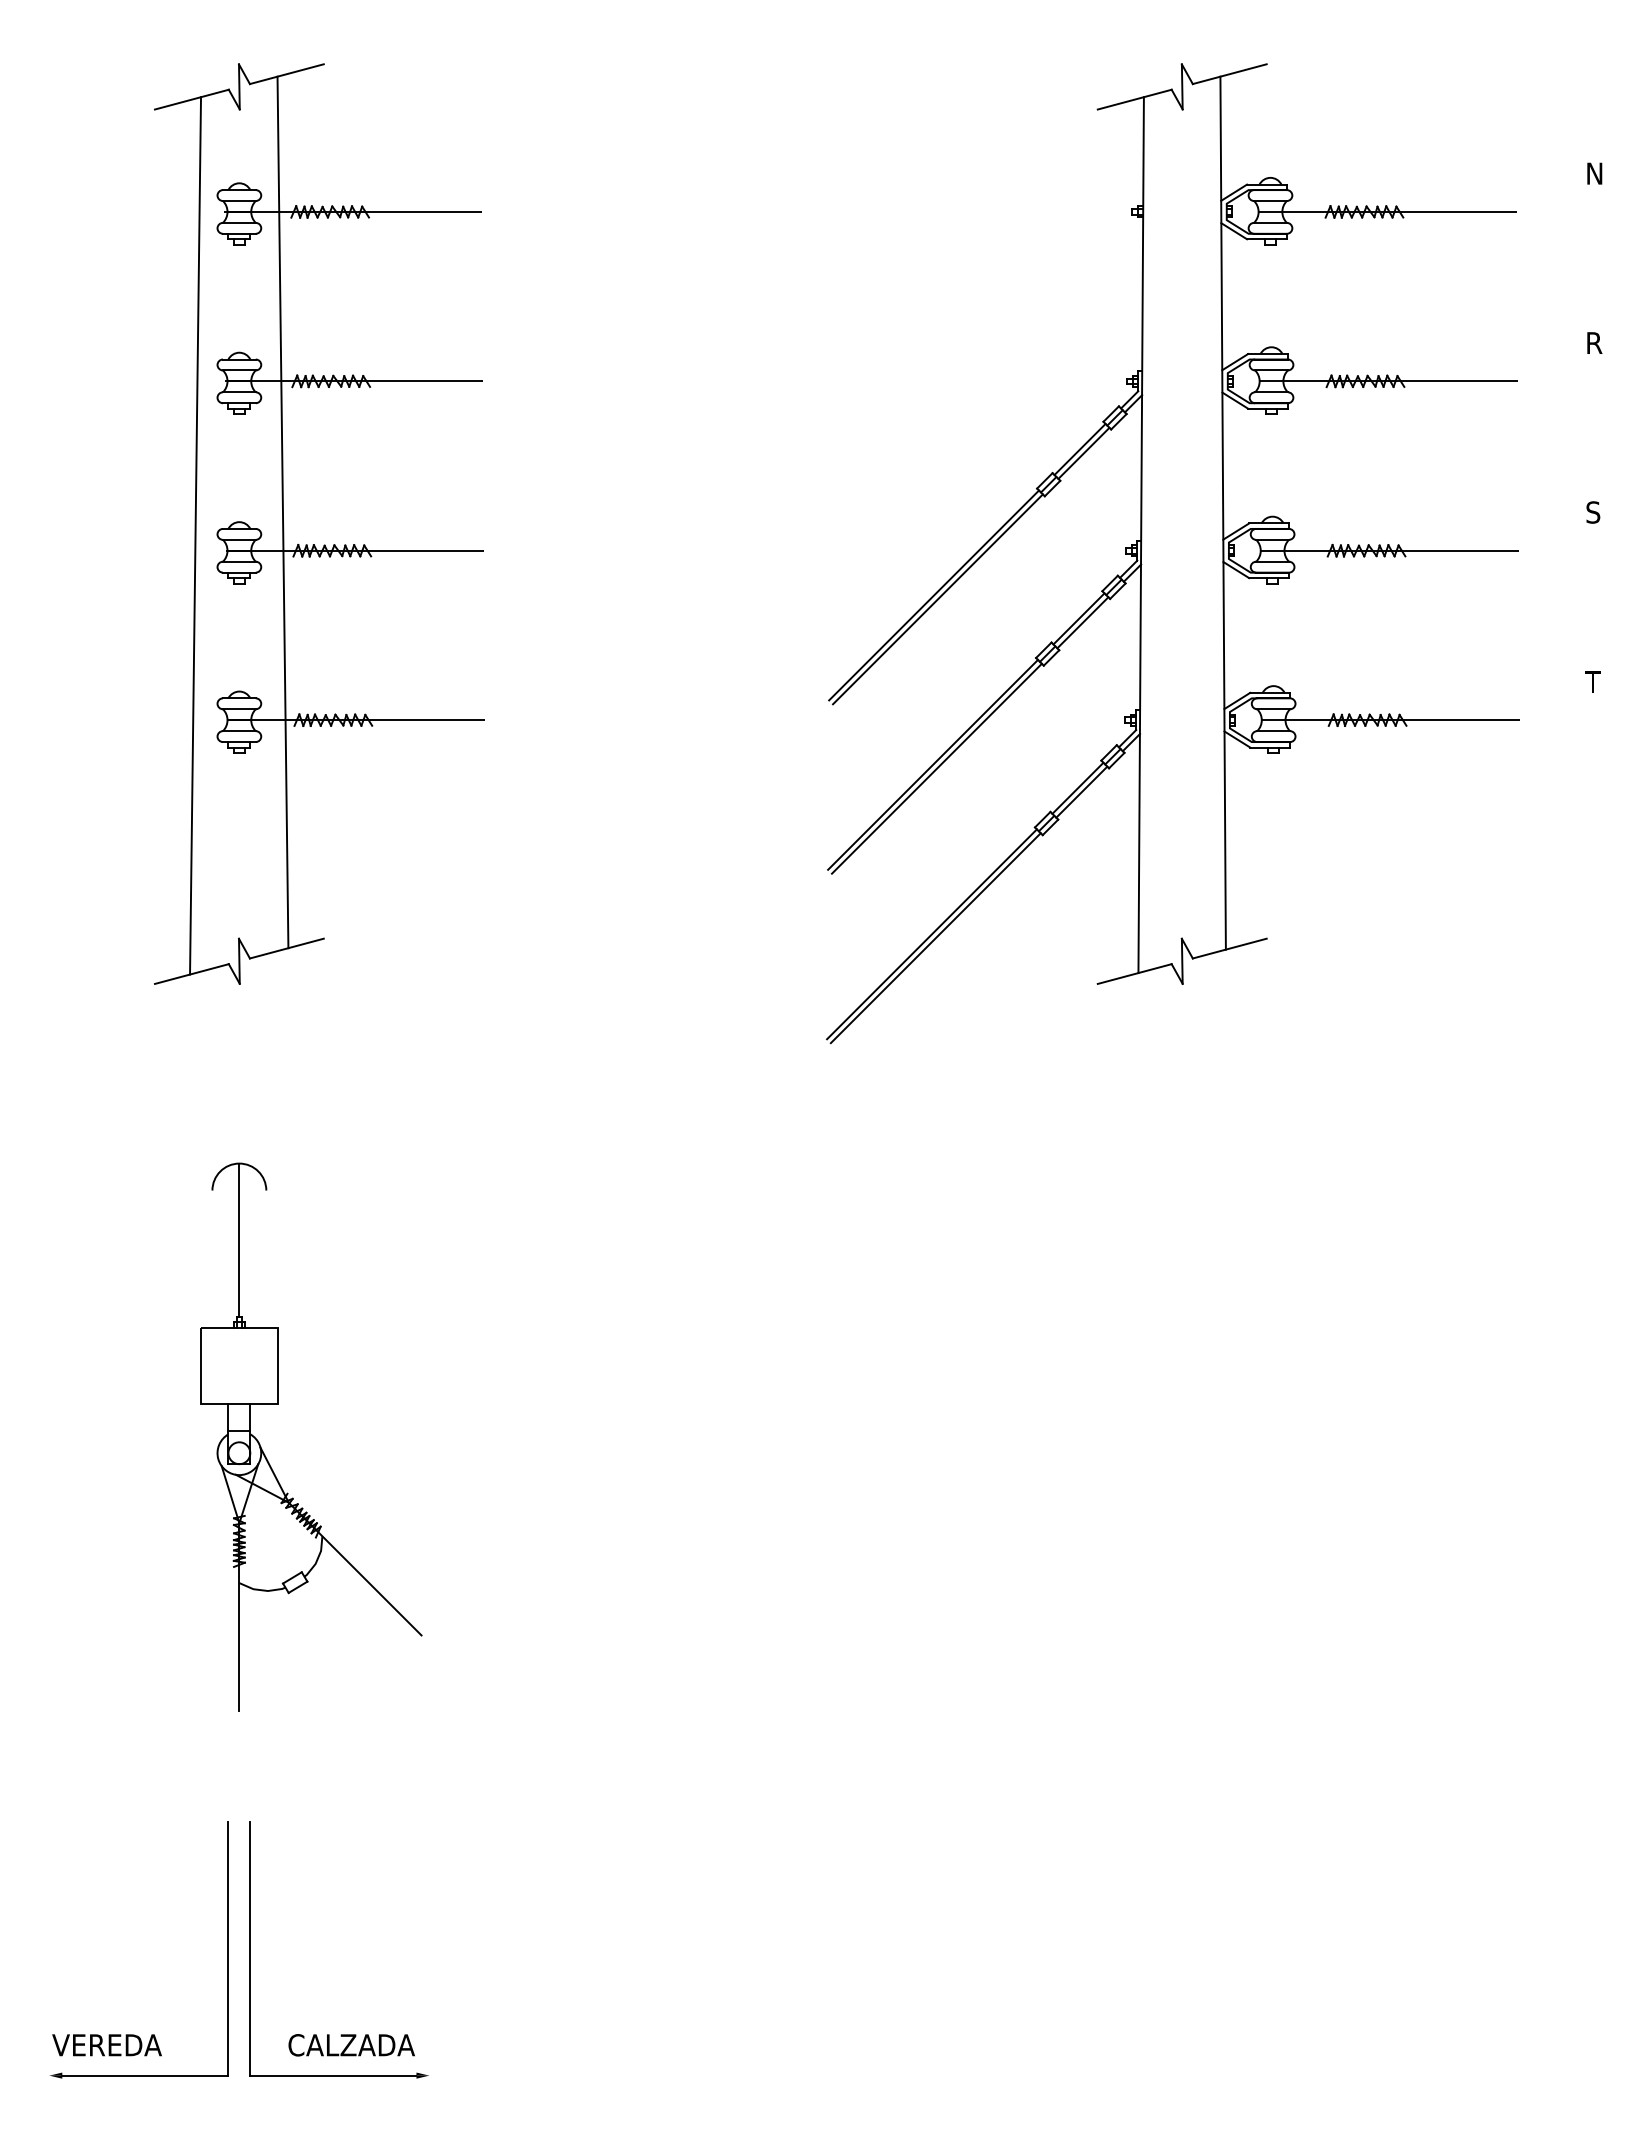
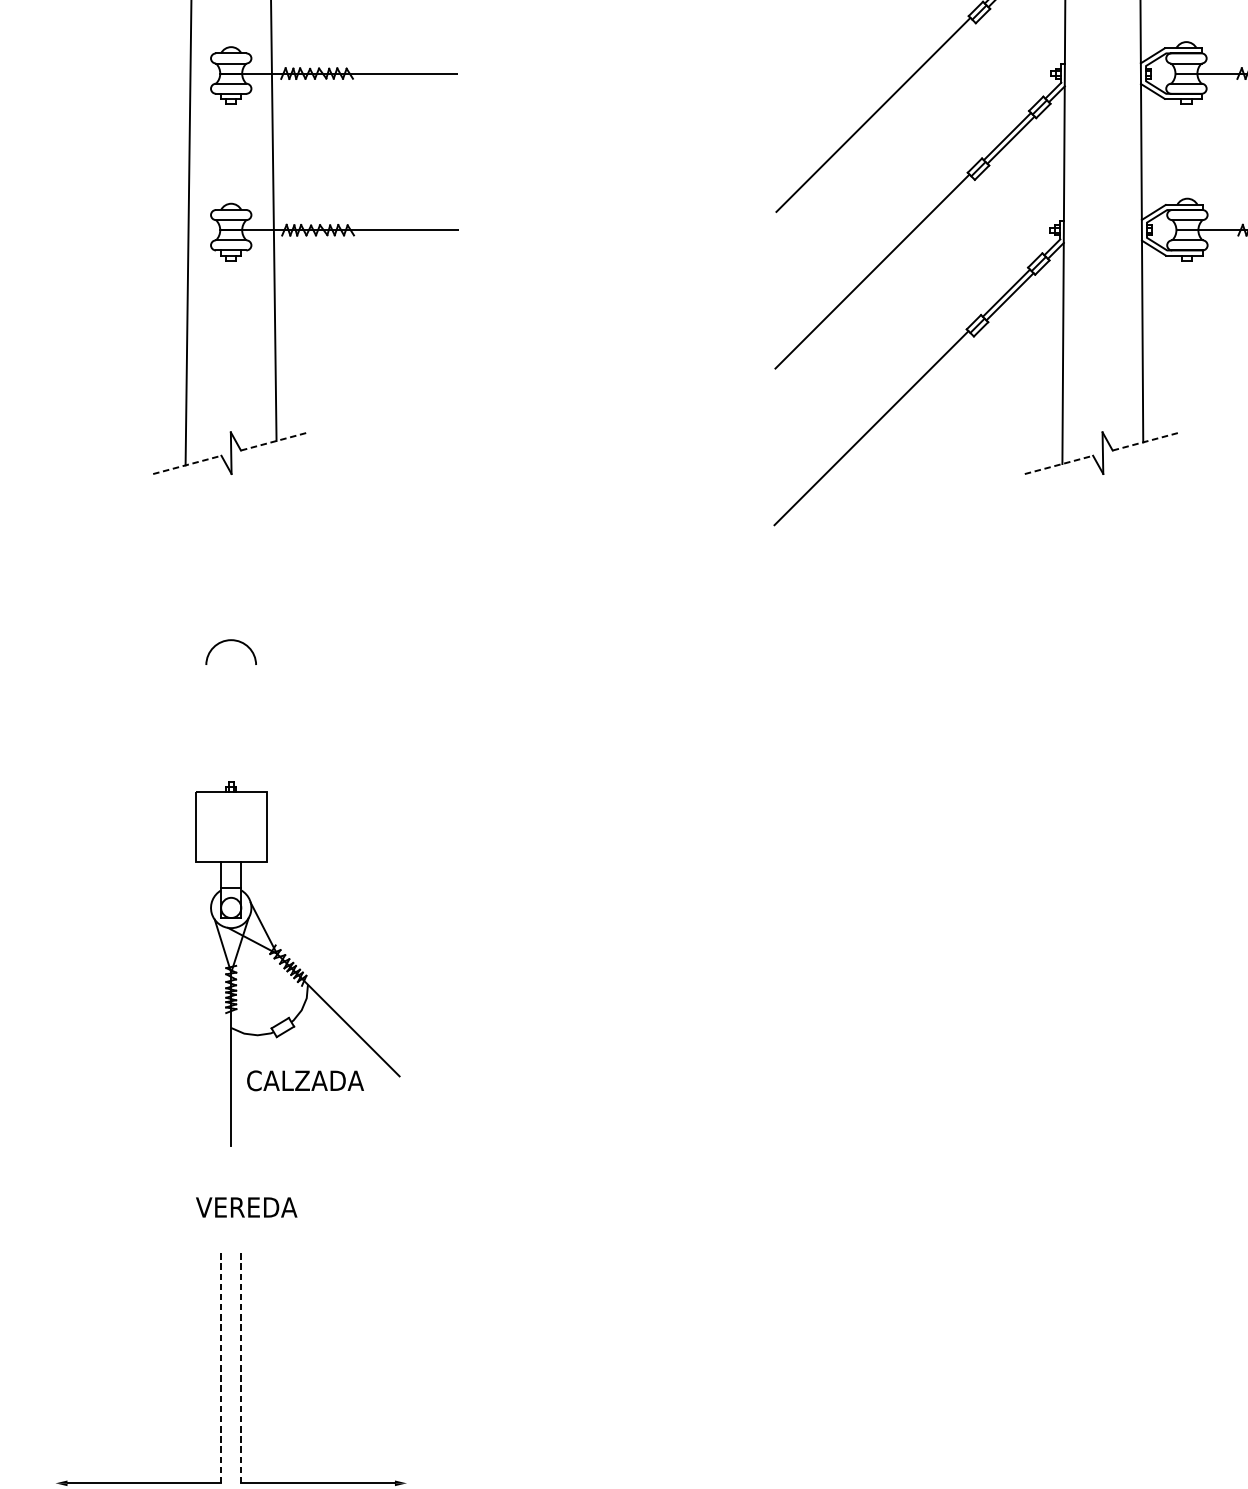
line: (937, 599) -> (876, 118), removed
line: (936, 768) -> (875, 274), removed
line: (935, 938) -> (874, 432), removed
line: (287, 948) -> (275, 441), solid -> dashed
line: (1230, 948) -> (1147, 441), solid -> dashed
line: (192, 973) -> (187, 464), solid -> dashed
line: (1135, 973) -> (1059, 464), solid -> dashed
line: (239, 1239) -> (231, 710), removed
line: (228, 1949) -> (221, 1366), solid -> dashed
line: (250, 1949) -> (241, 1366), solid -> dashed
text: (106, 2045) -> (246, 1207), moved
text: (351, 2045) -> (305, 1081), moved

